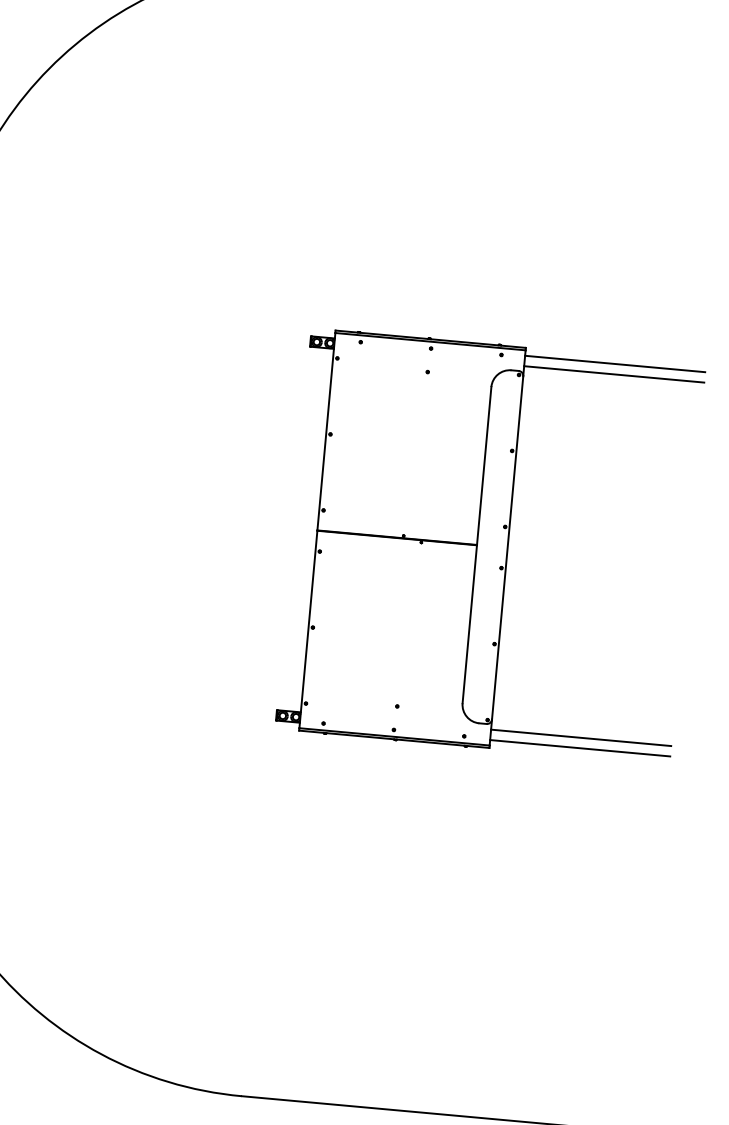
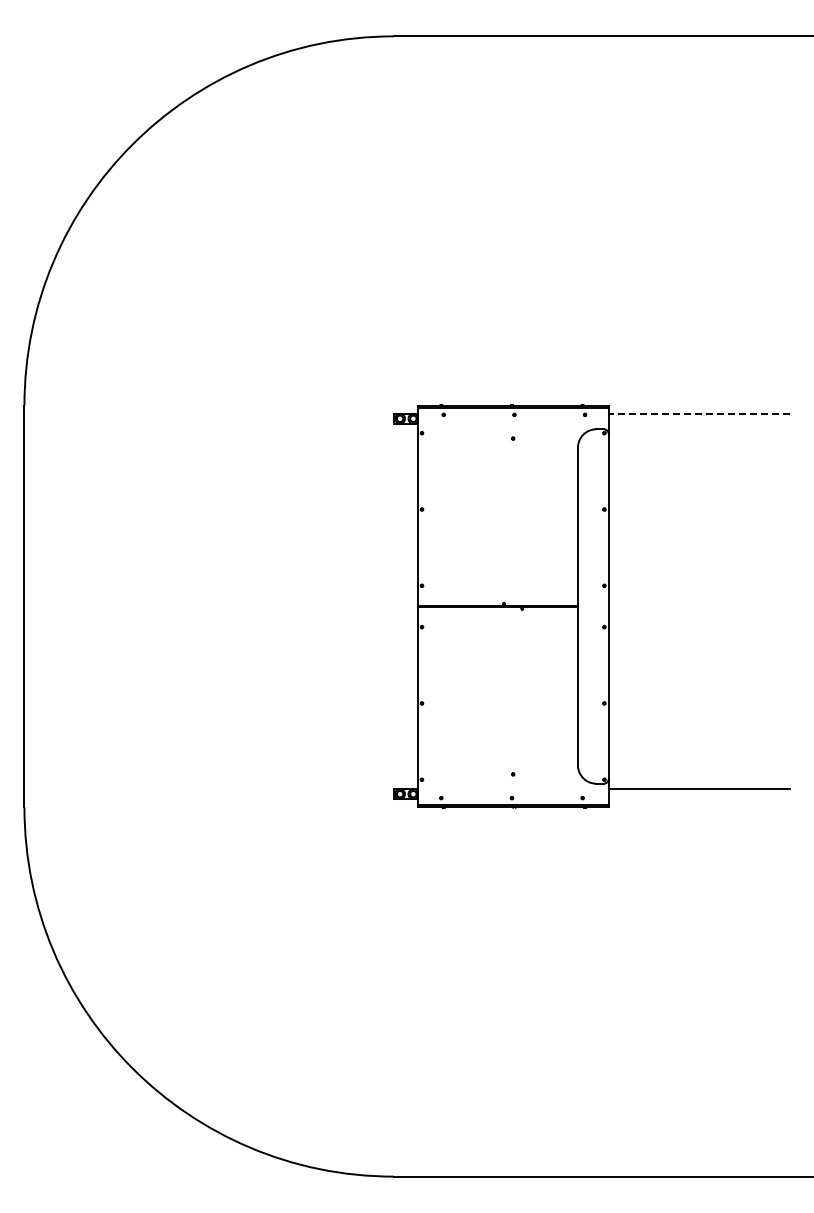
line: (614, 363) -> (698, 413), solid -> dashed
line: (613, 374) -> (698, 424), removed
line: (579, 748) -> (698, 799), removed

